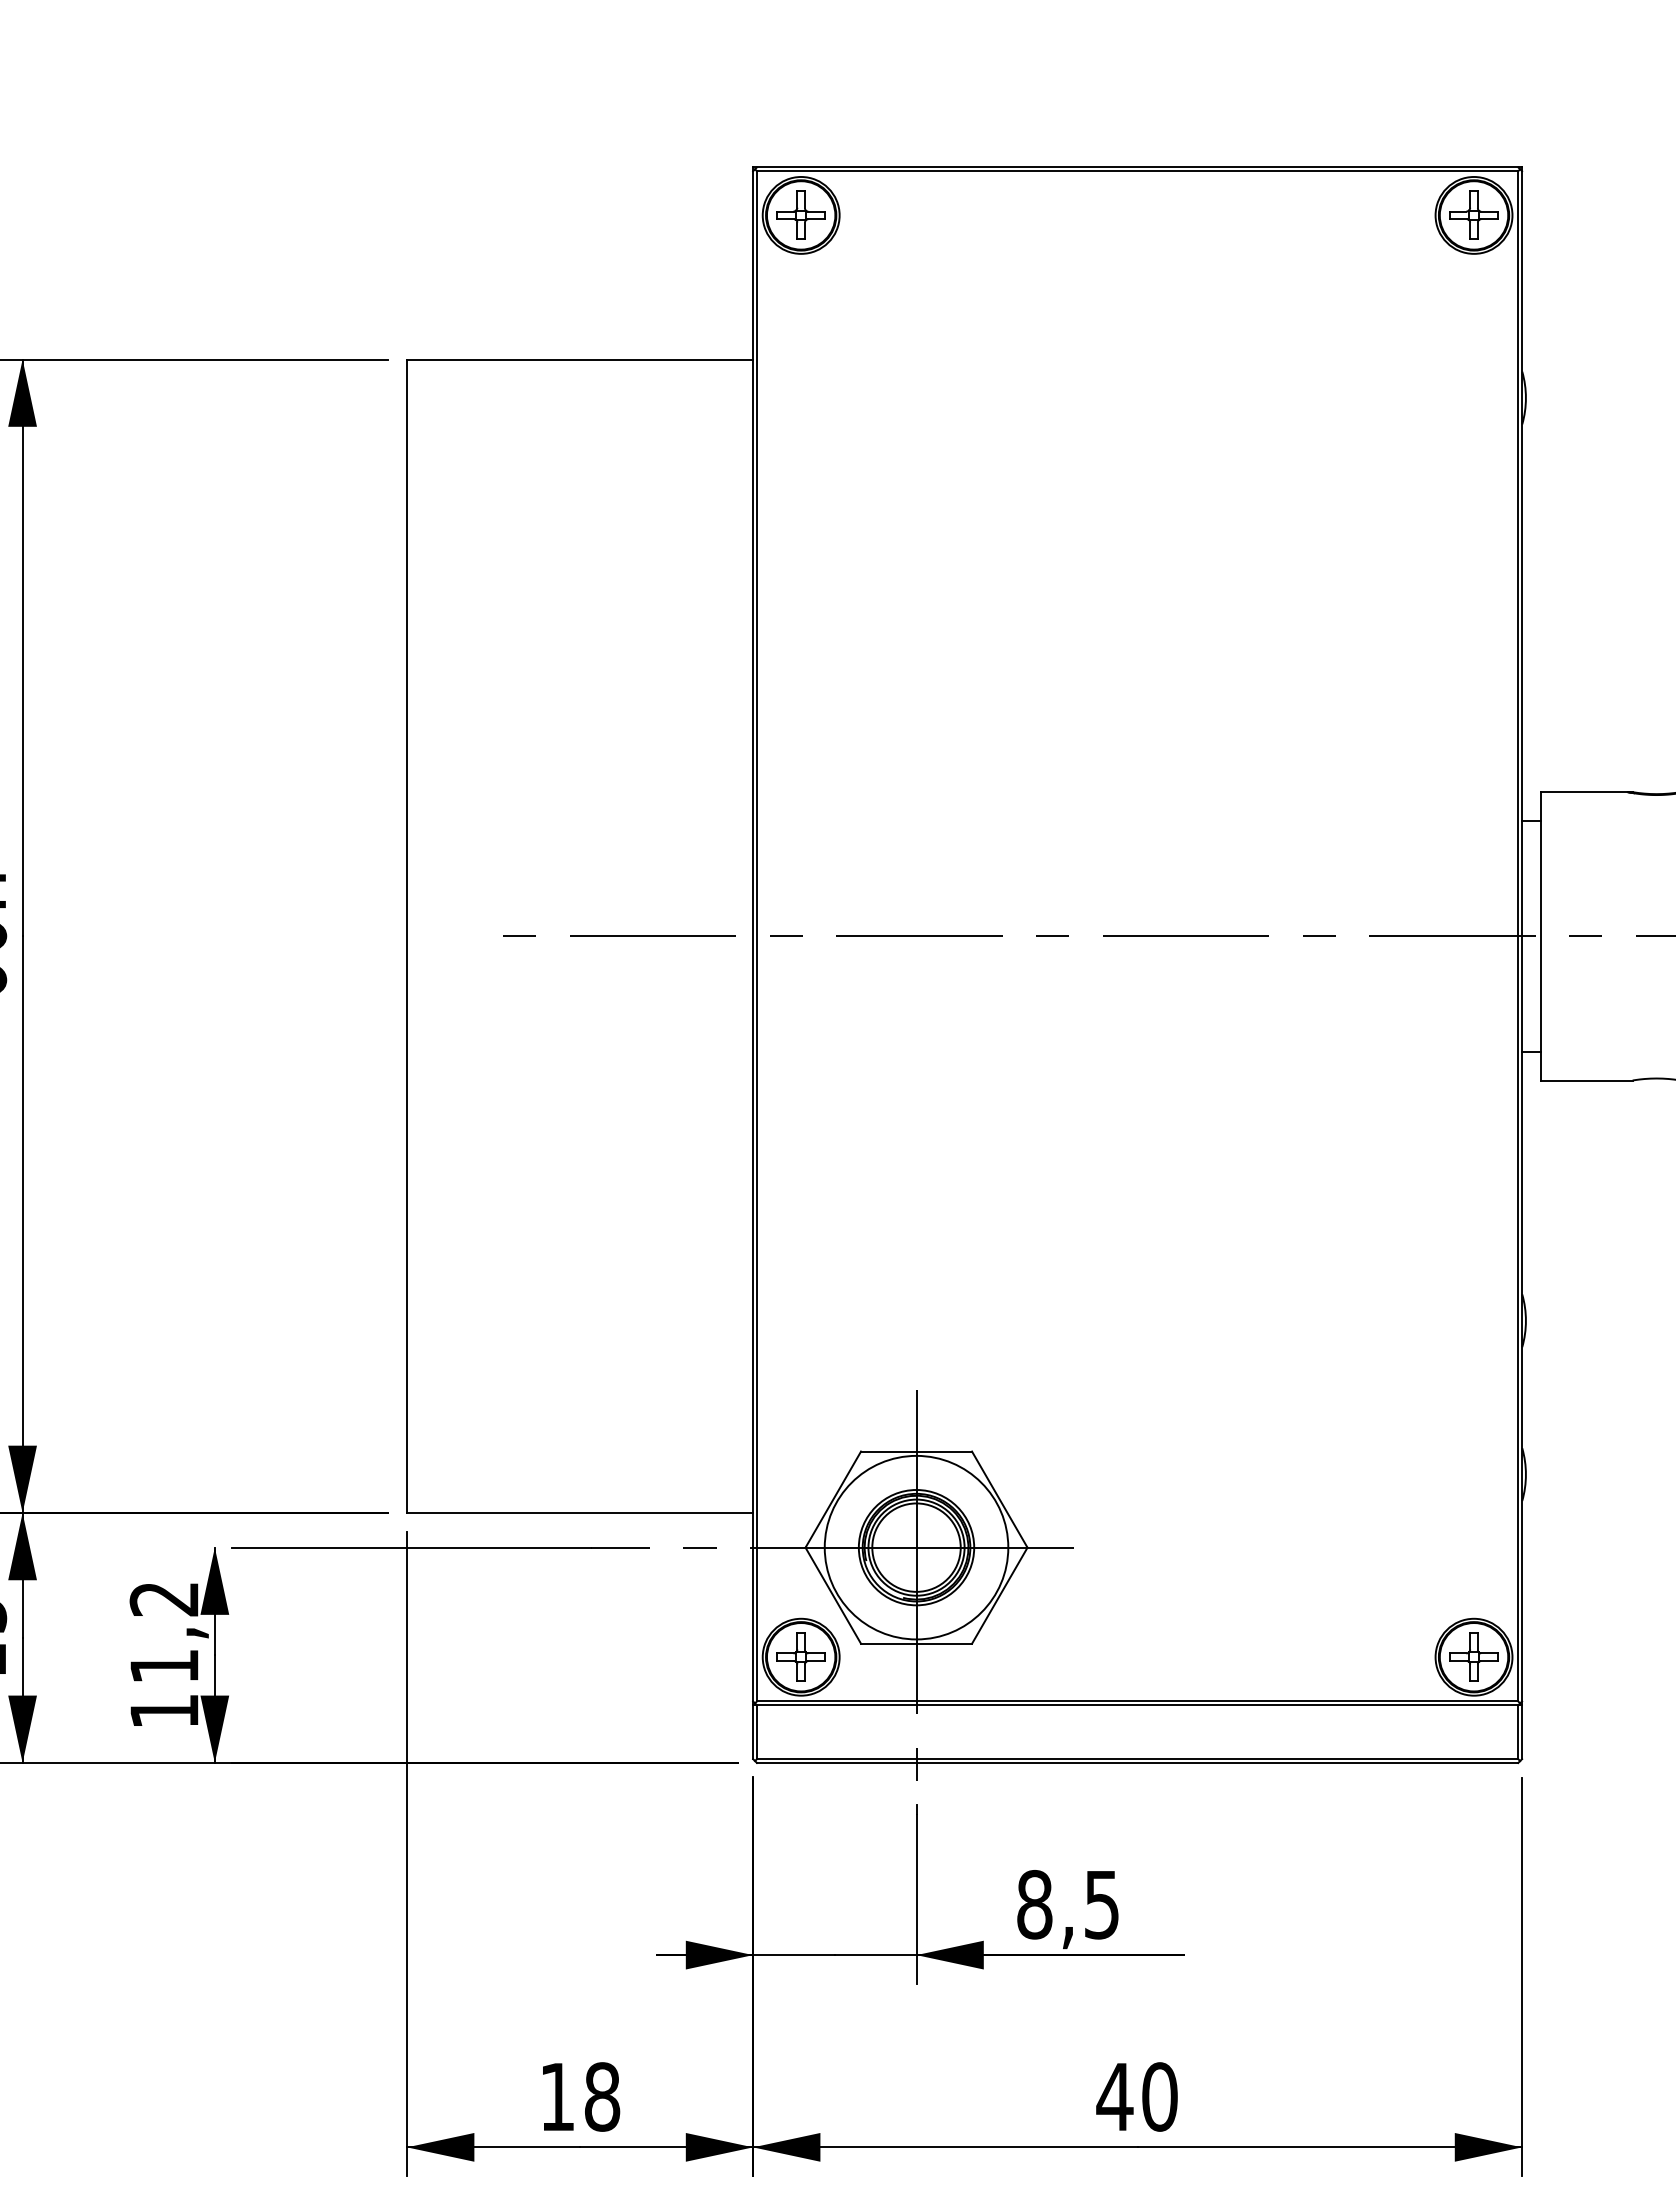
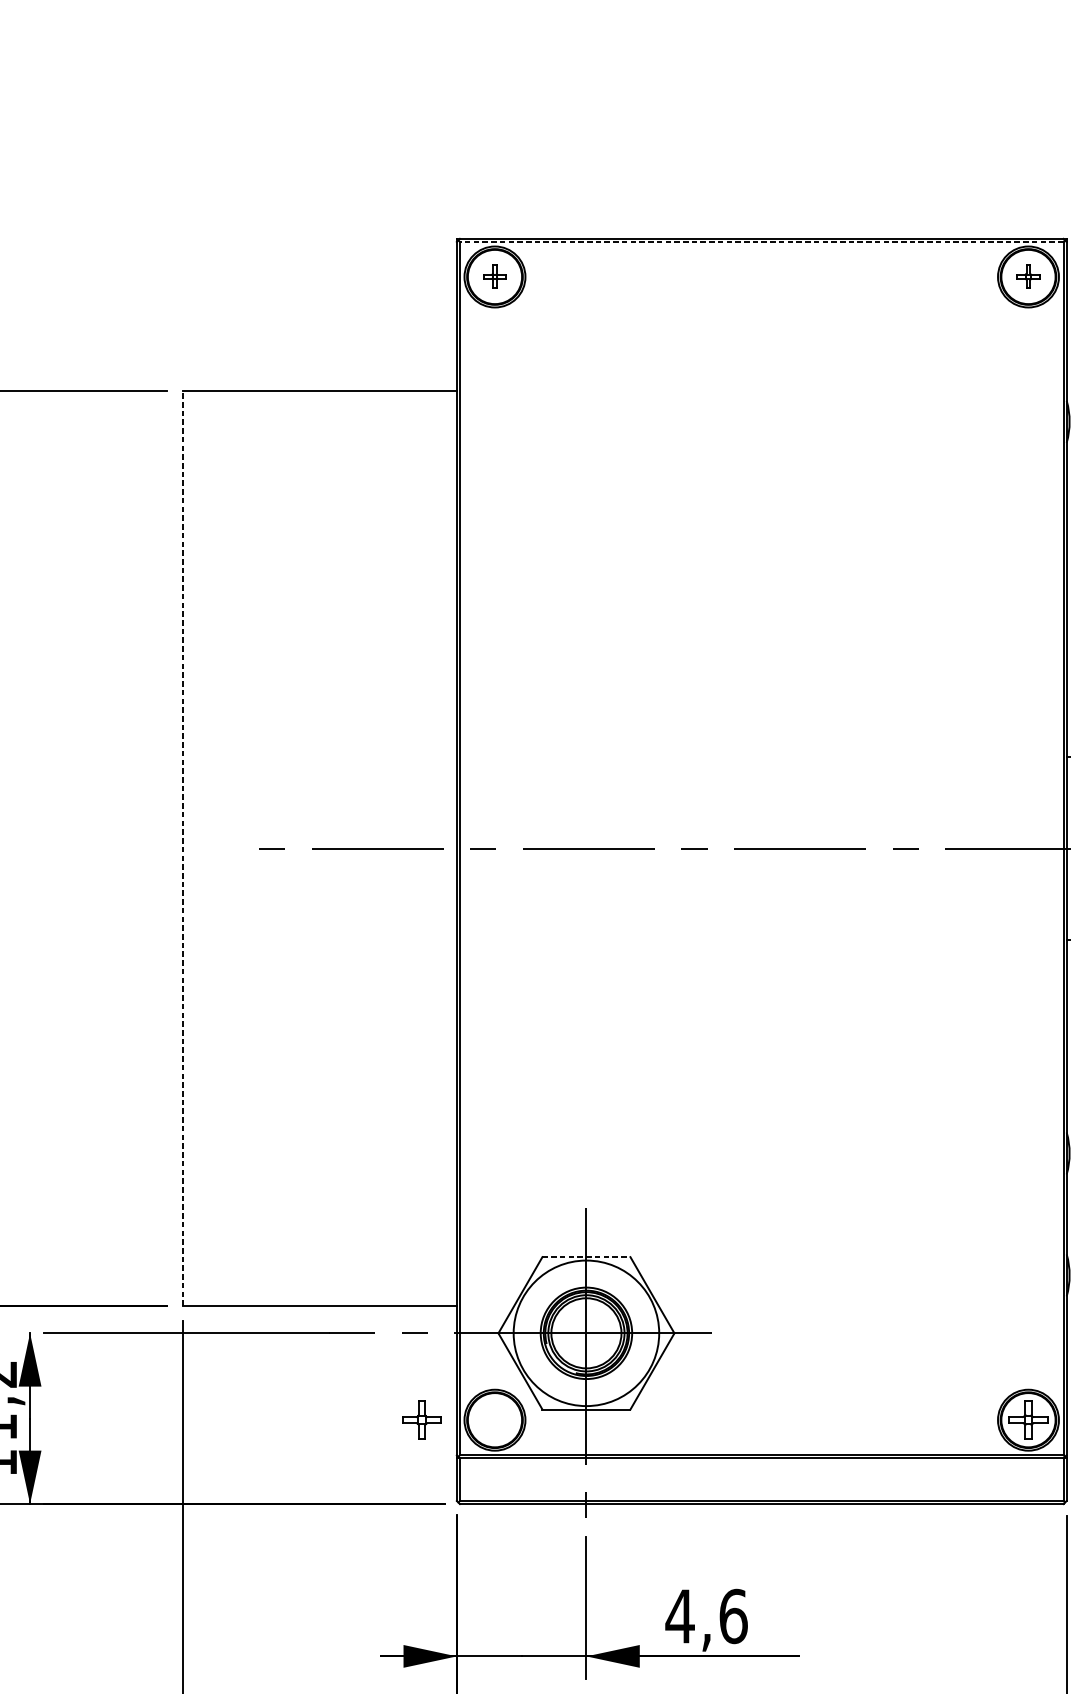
line: (1137, 171) -> (761, 242), solid -> dashed
part: (800, 214) -> (494, 276), size x0.6
part: (1473, 214) -> (1028, 276), size x0.6
line: (407, 936) -> (182, 848), solid -> dashed
line: (917, 1451) -> (587, 1257), solid -> dashed
part: (800, 1656) -> (421, 1419), moved
text: (1068, 1904) -> (706, 1616), 8,5 -> 4,6

